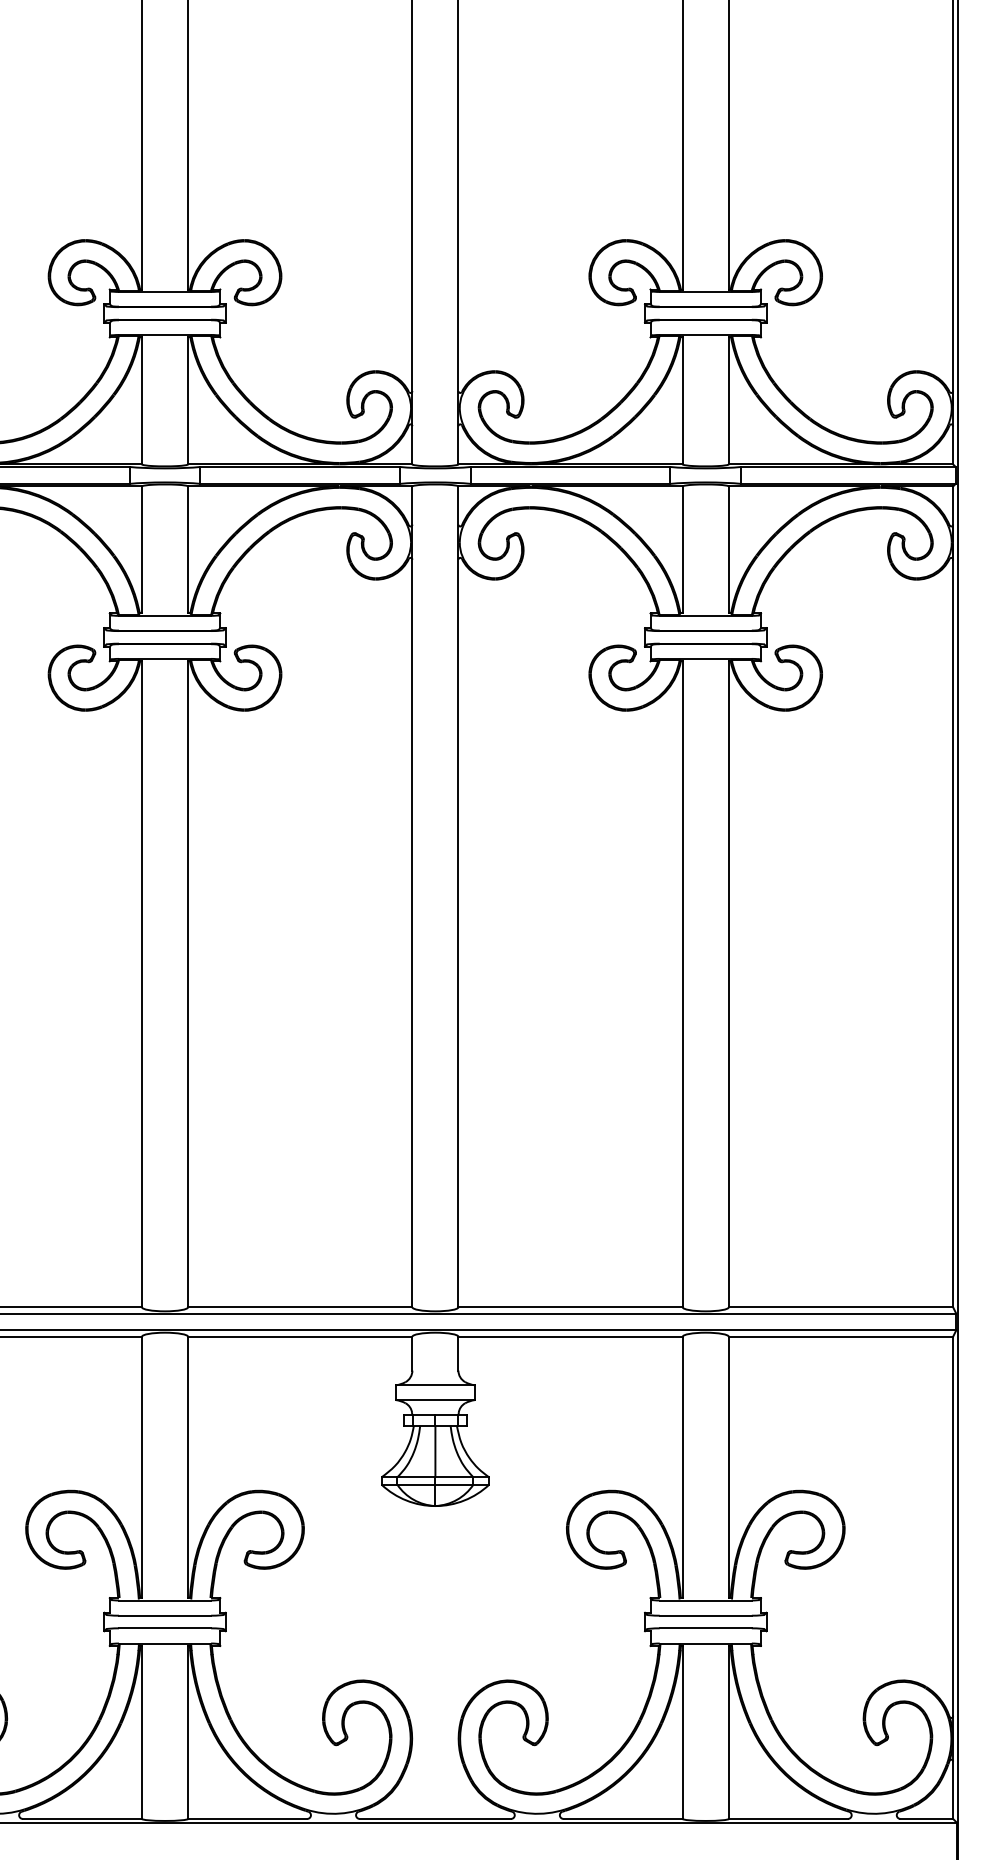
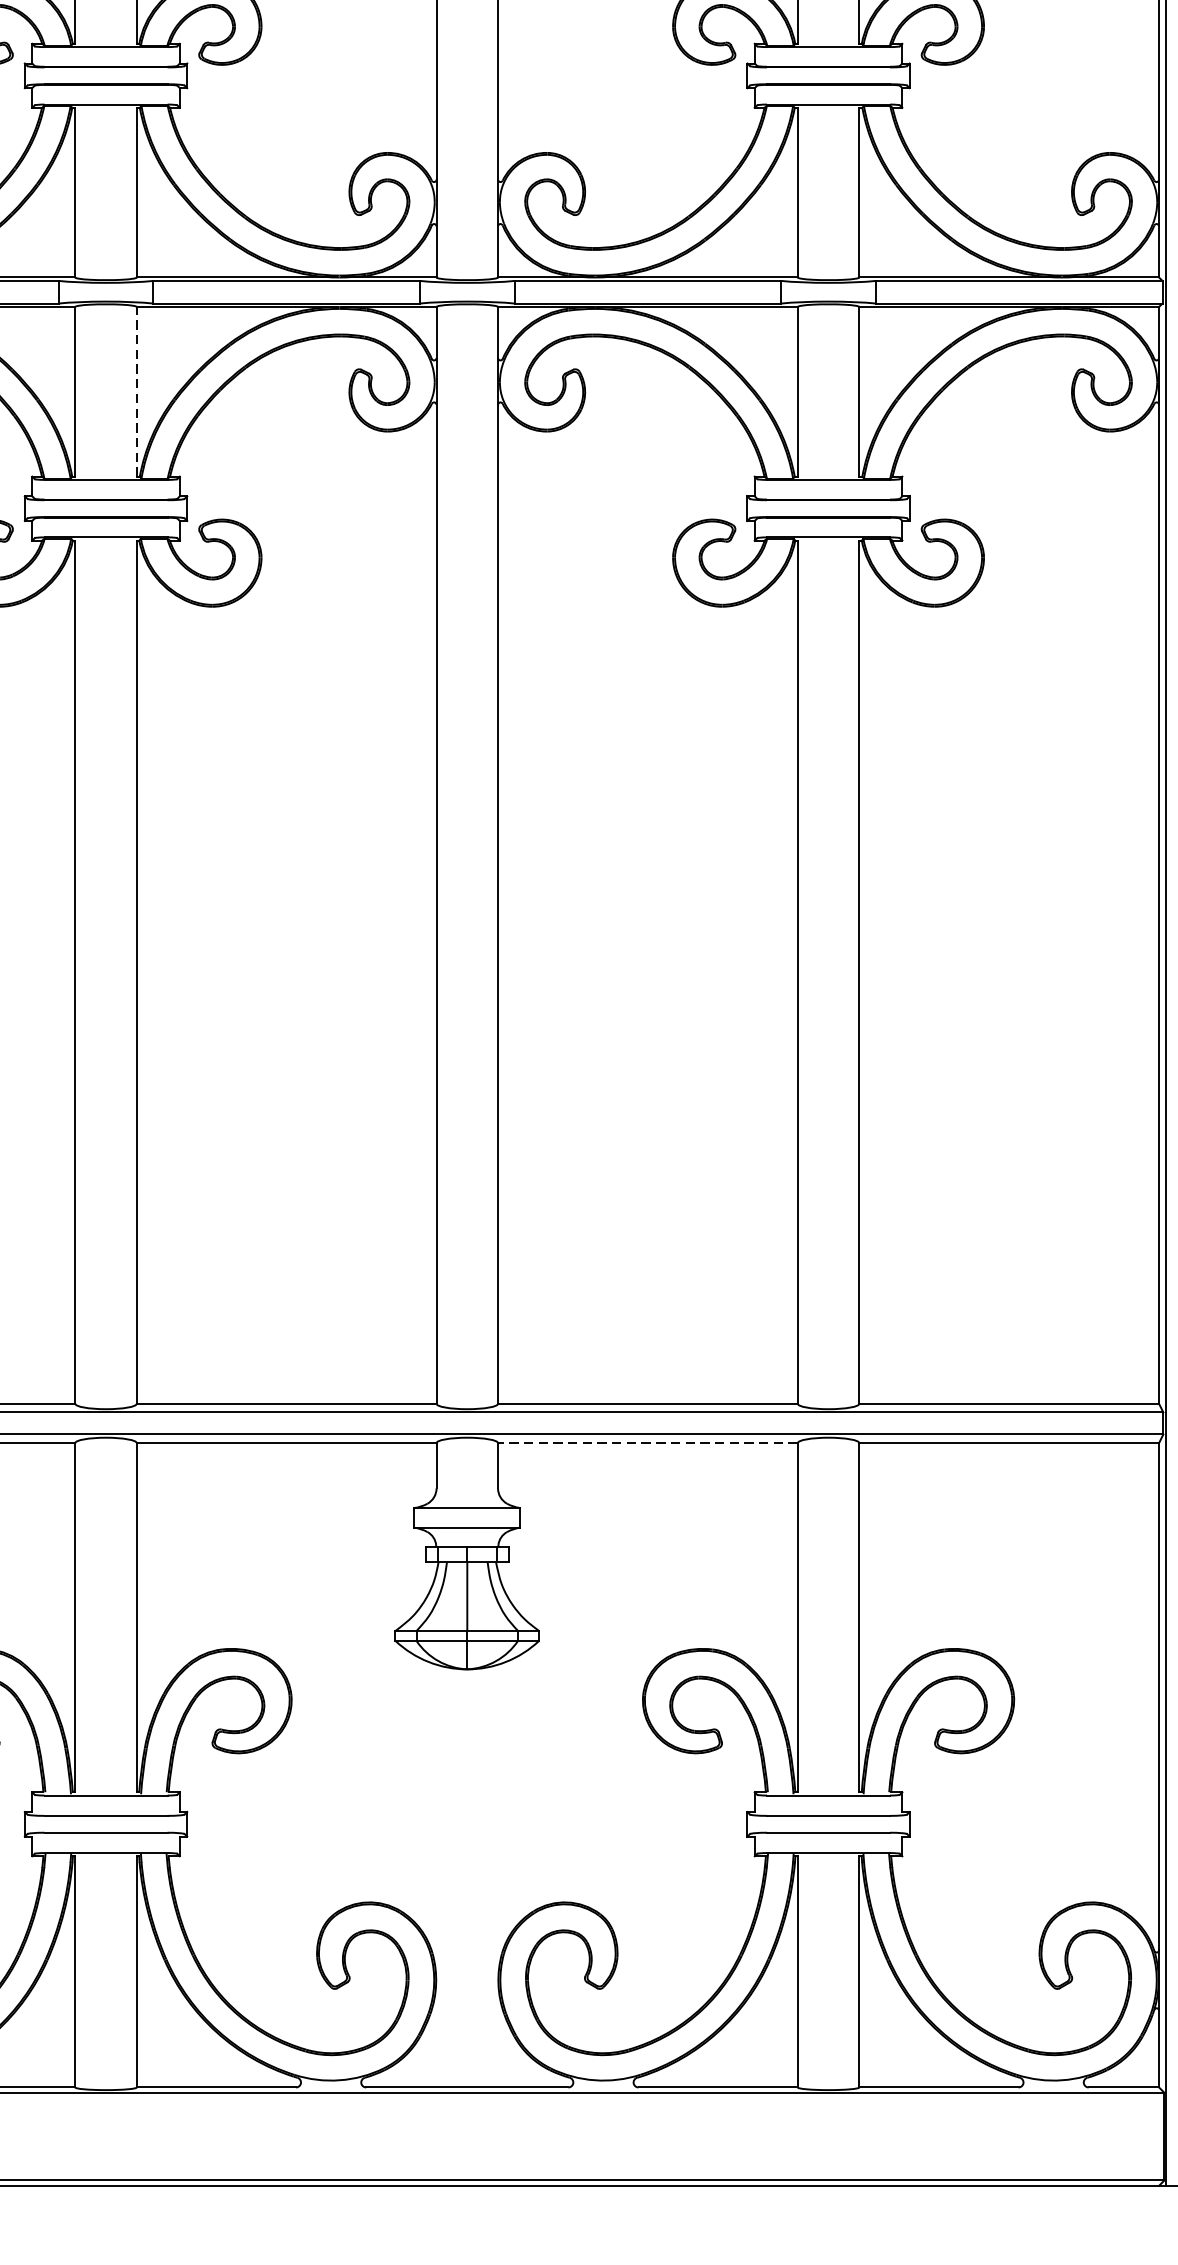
line: (188, 549) -> (137, 391), solid -> dashed
line: (570, 1336) -> (647, 1442), solid -> dashed

